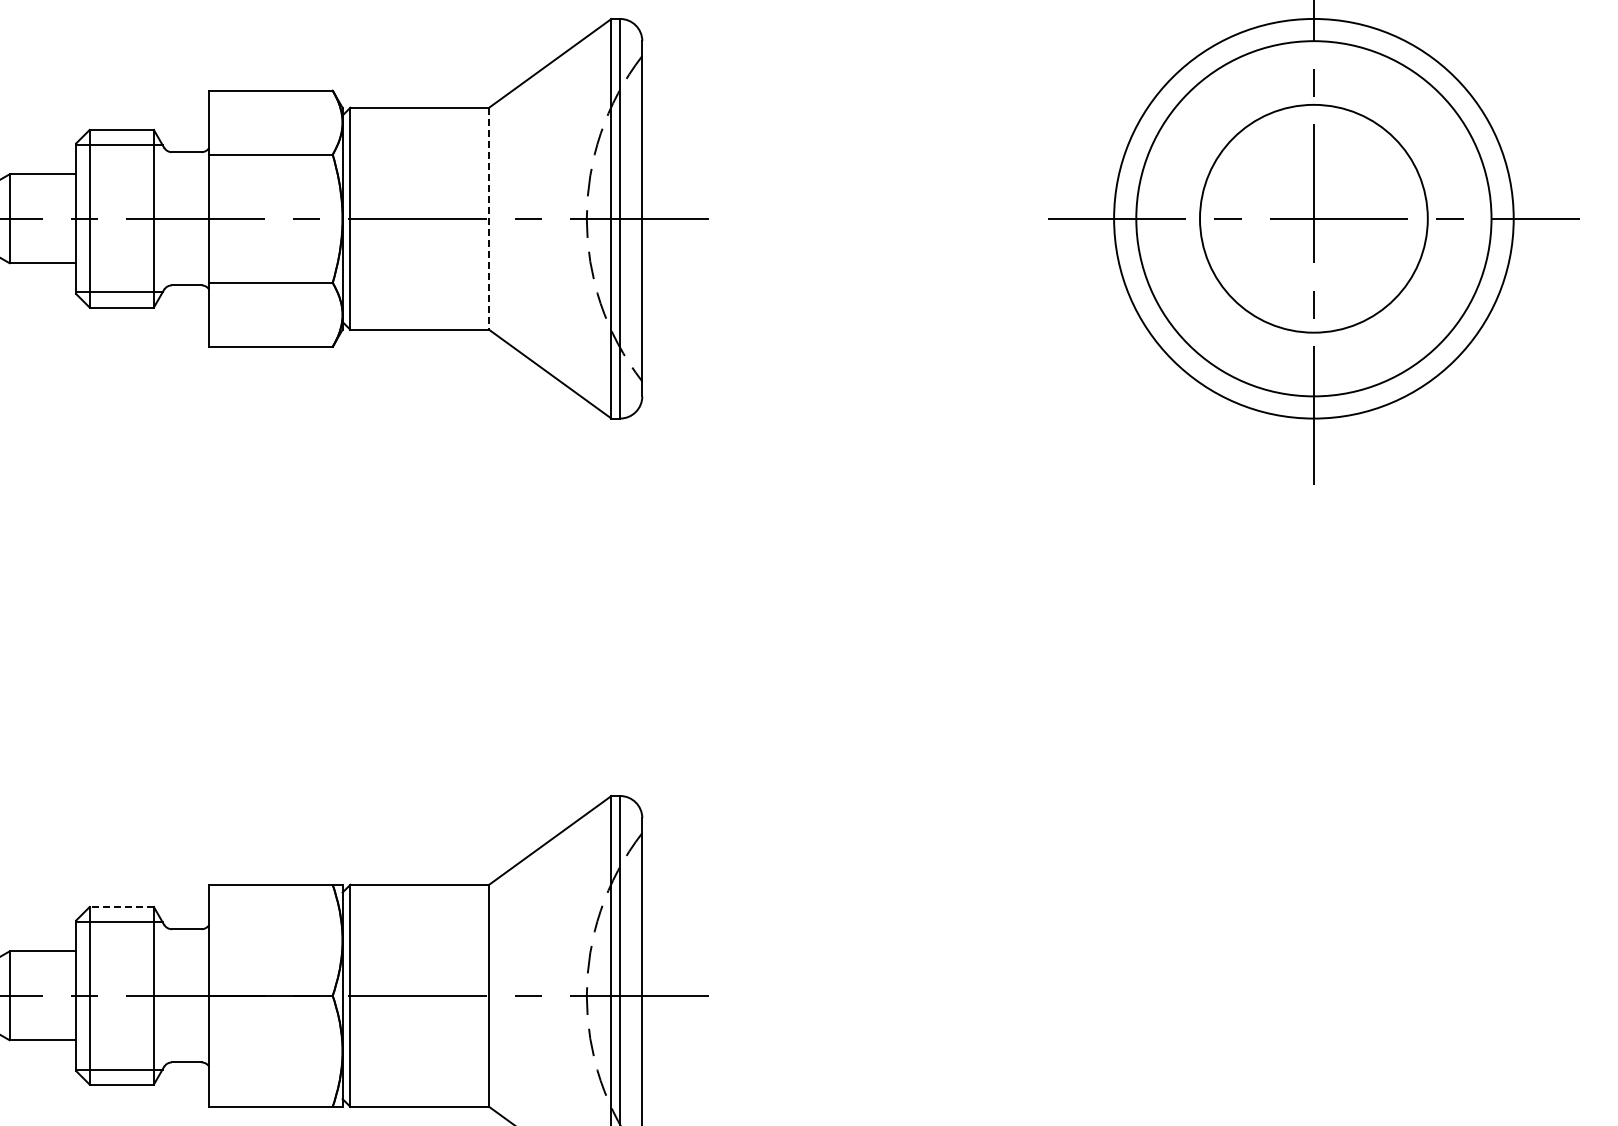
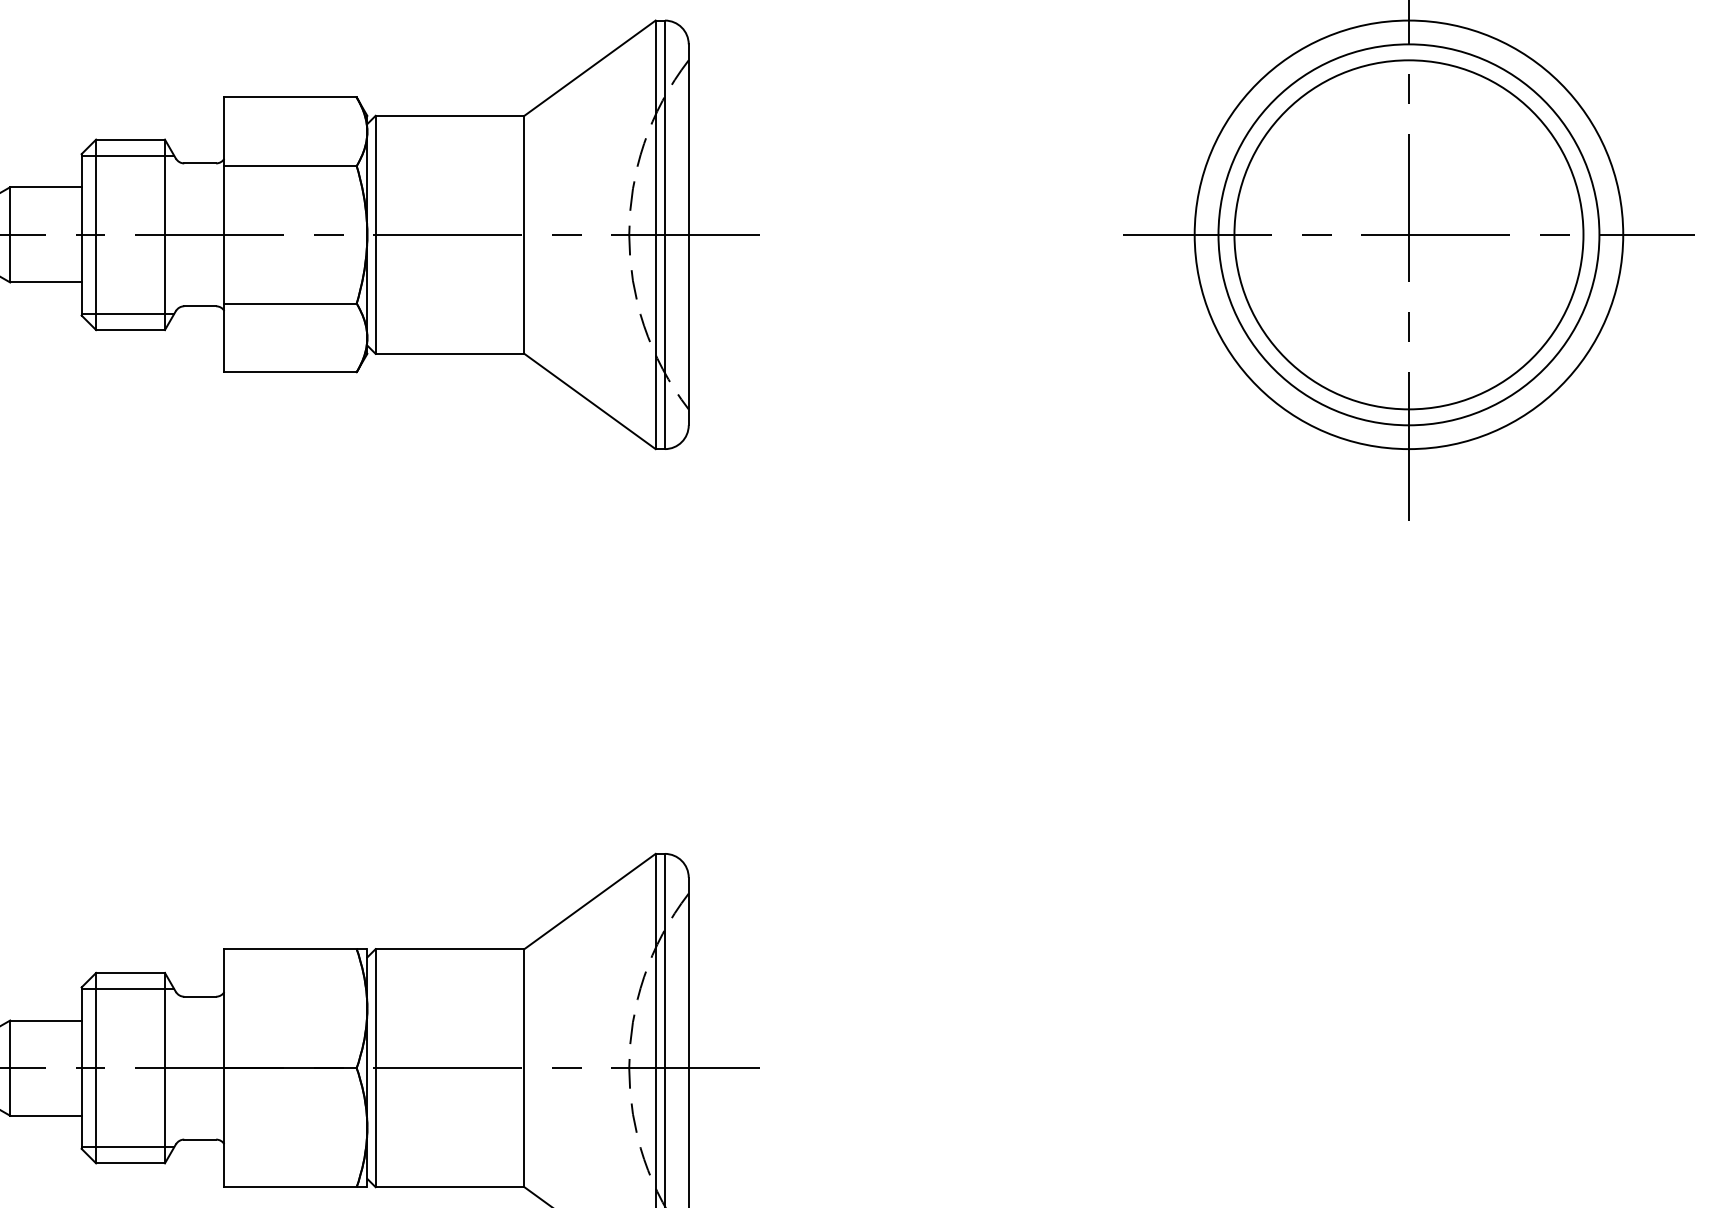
circle: (1313, 218) -> (1408, 234), size x1.43
line: (489, 219) -> (524, 235), dashed -> solid
line: (121, 907) -> (130, 973), dashed -> solid

